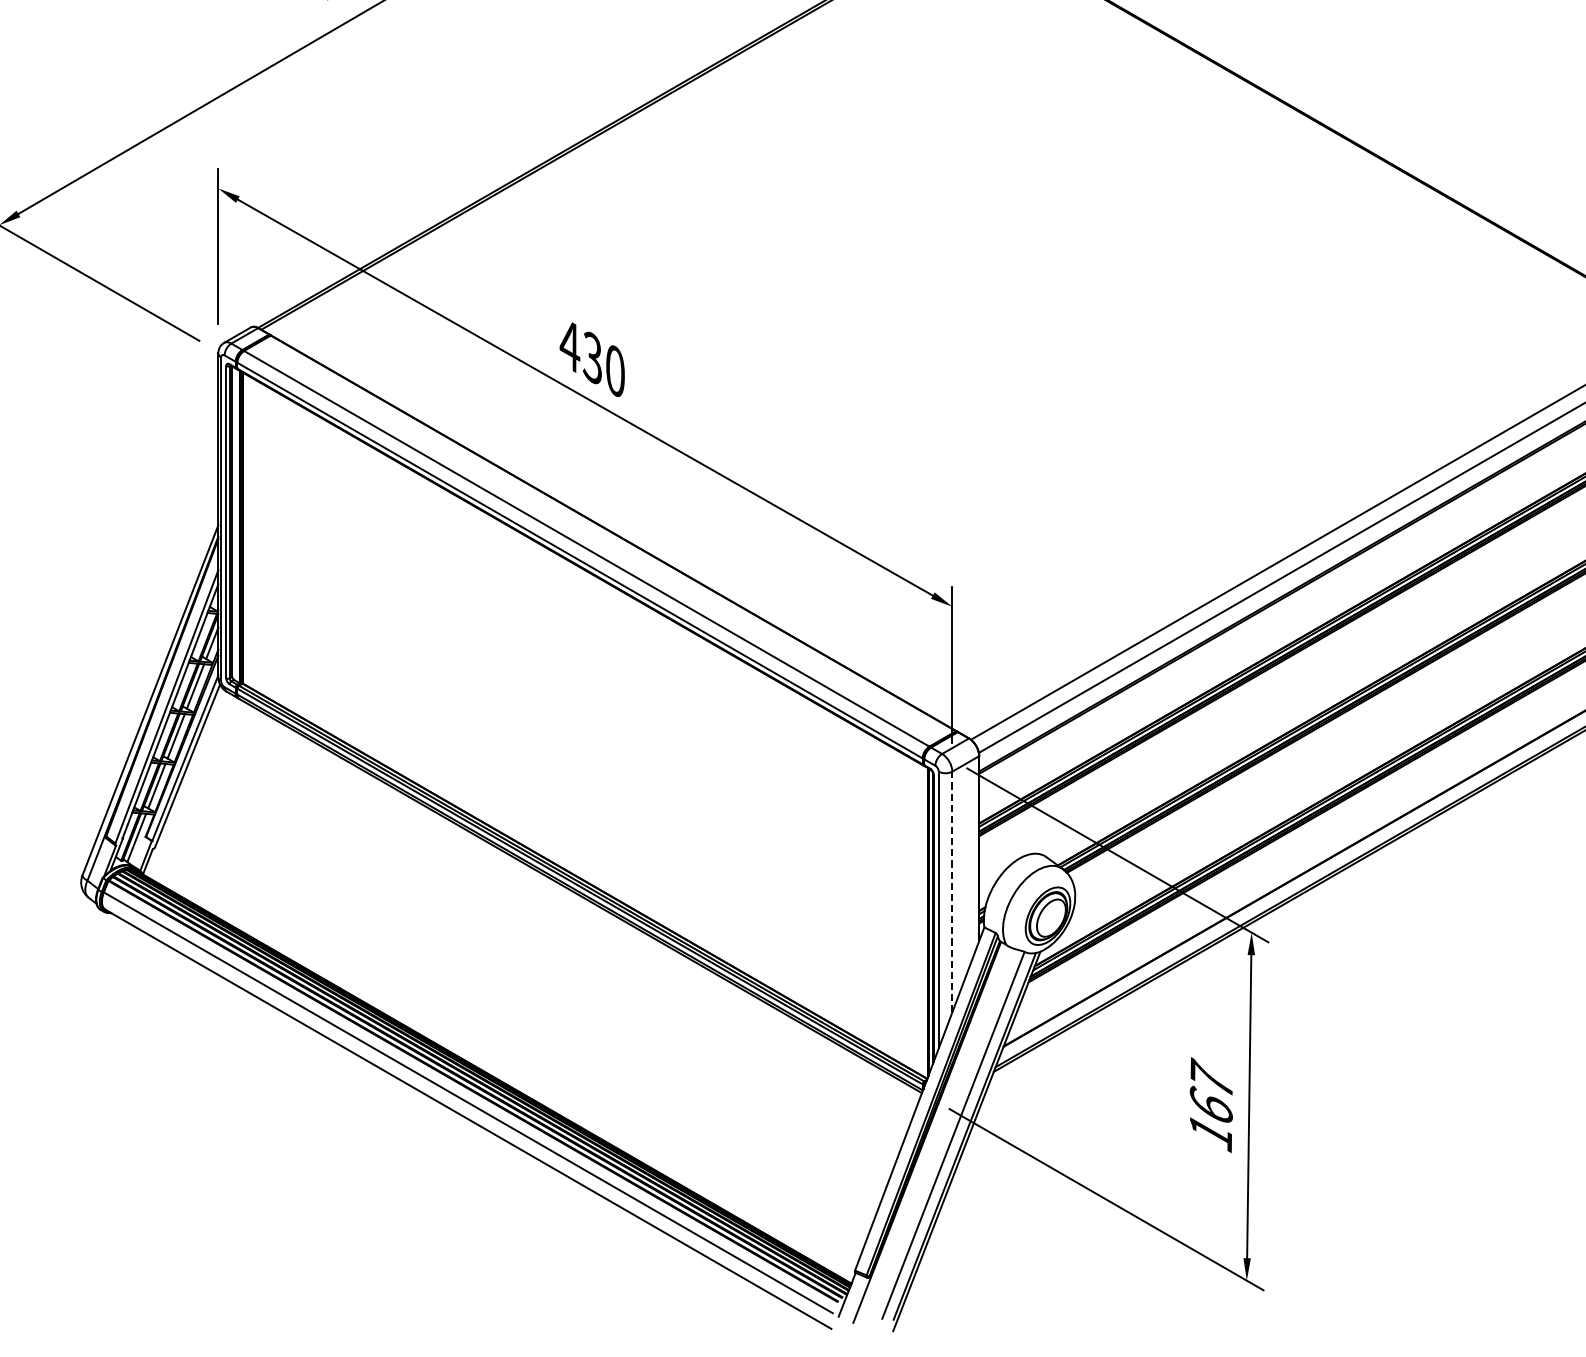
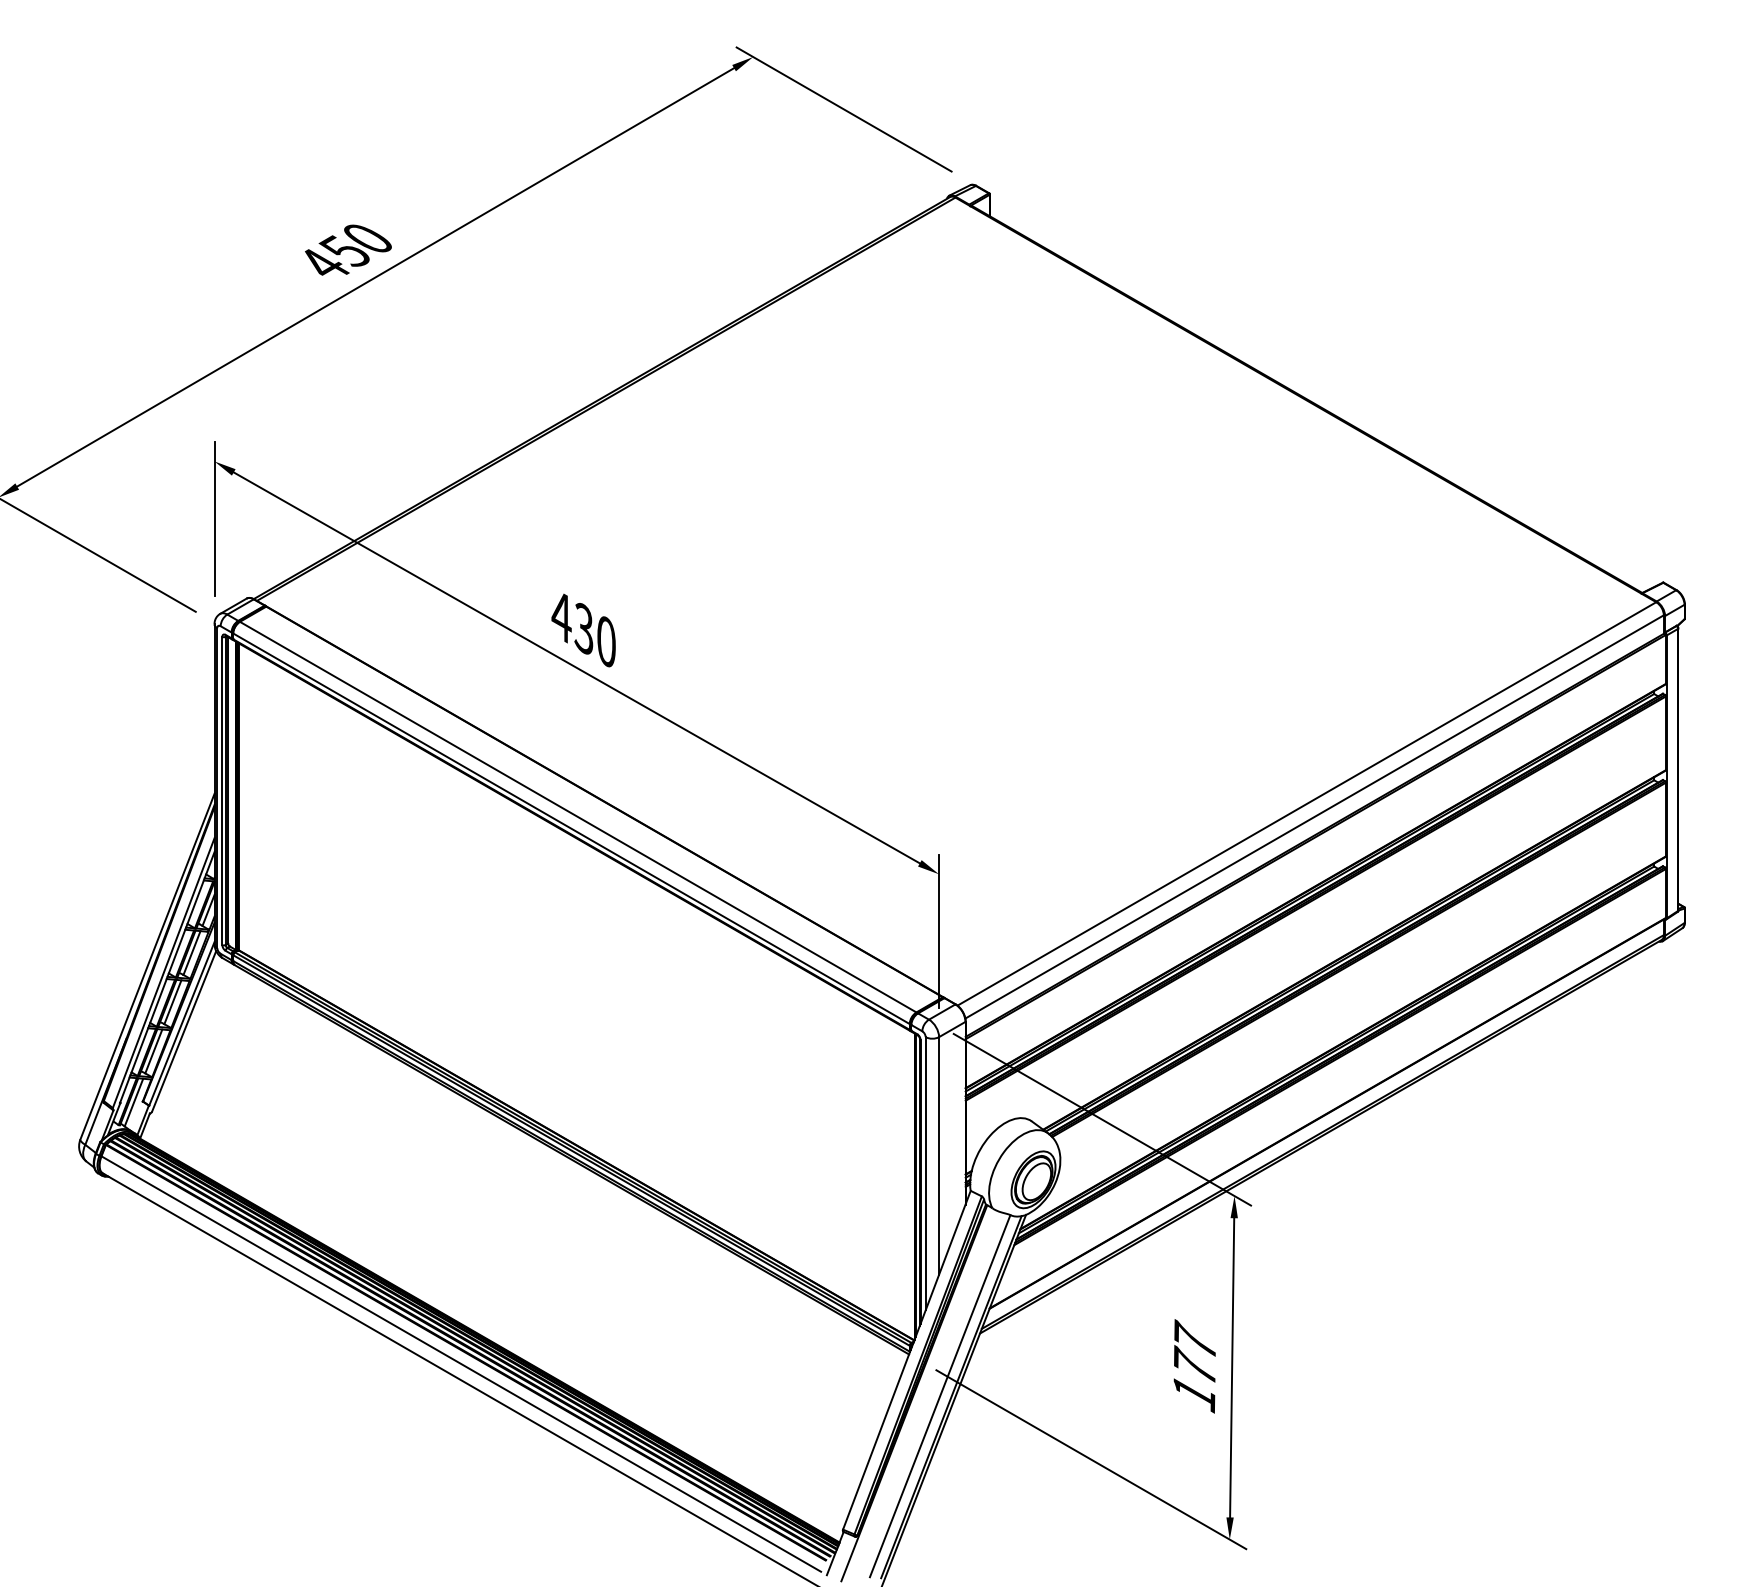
line: (952, 891) -> (939, 1155), dashed -> solid
text: (1211, 1103) -> (1194, 1364), 167 -> 177

